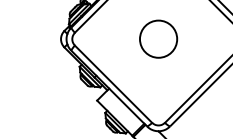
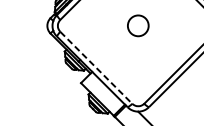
circle: (158, 38) -> (138, 25), size x0.6
line: (113, 84) -> (96, 68), solid -> dashed

